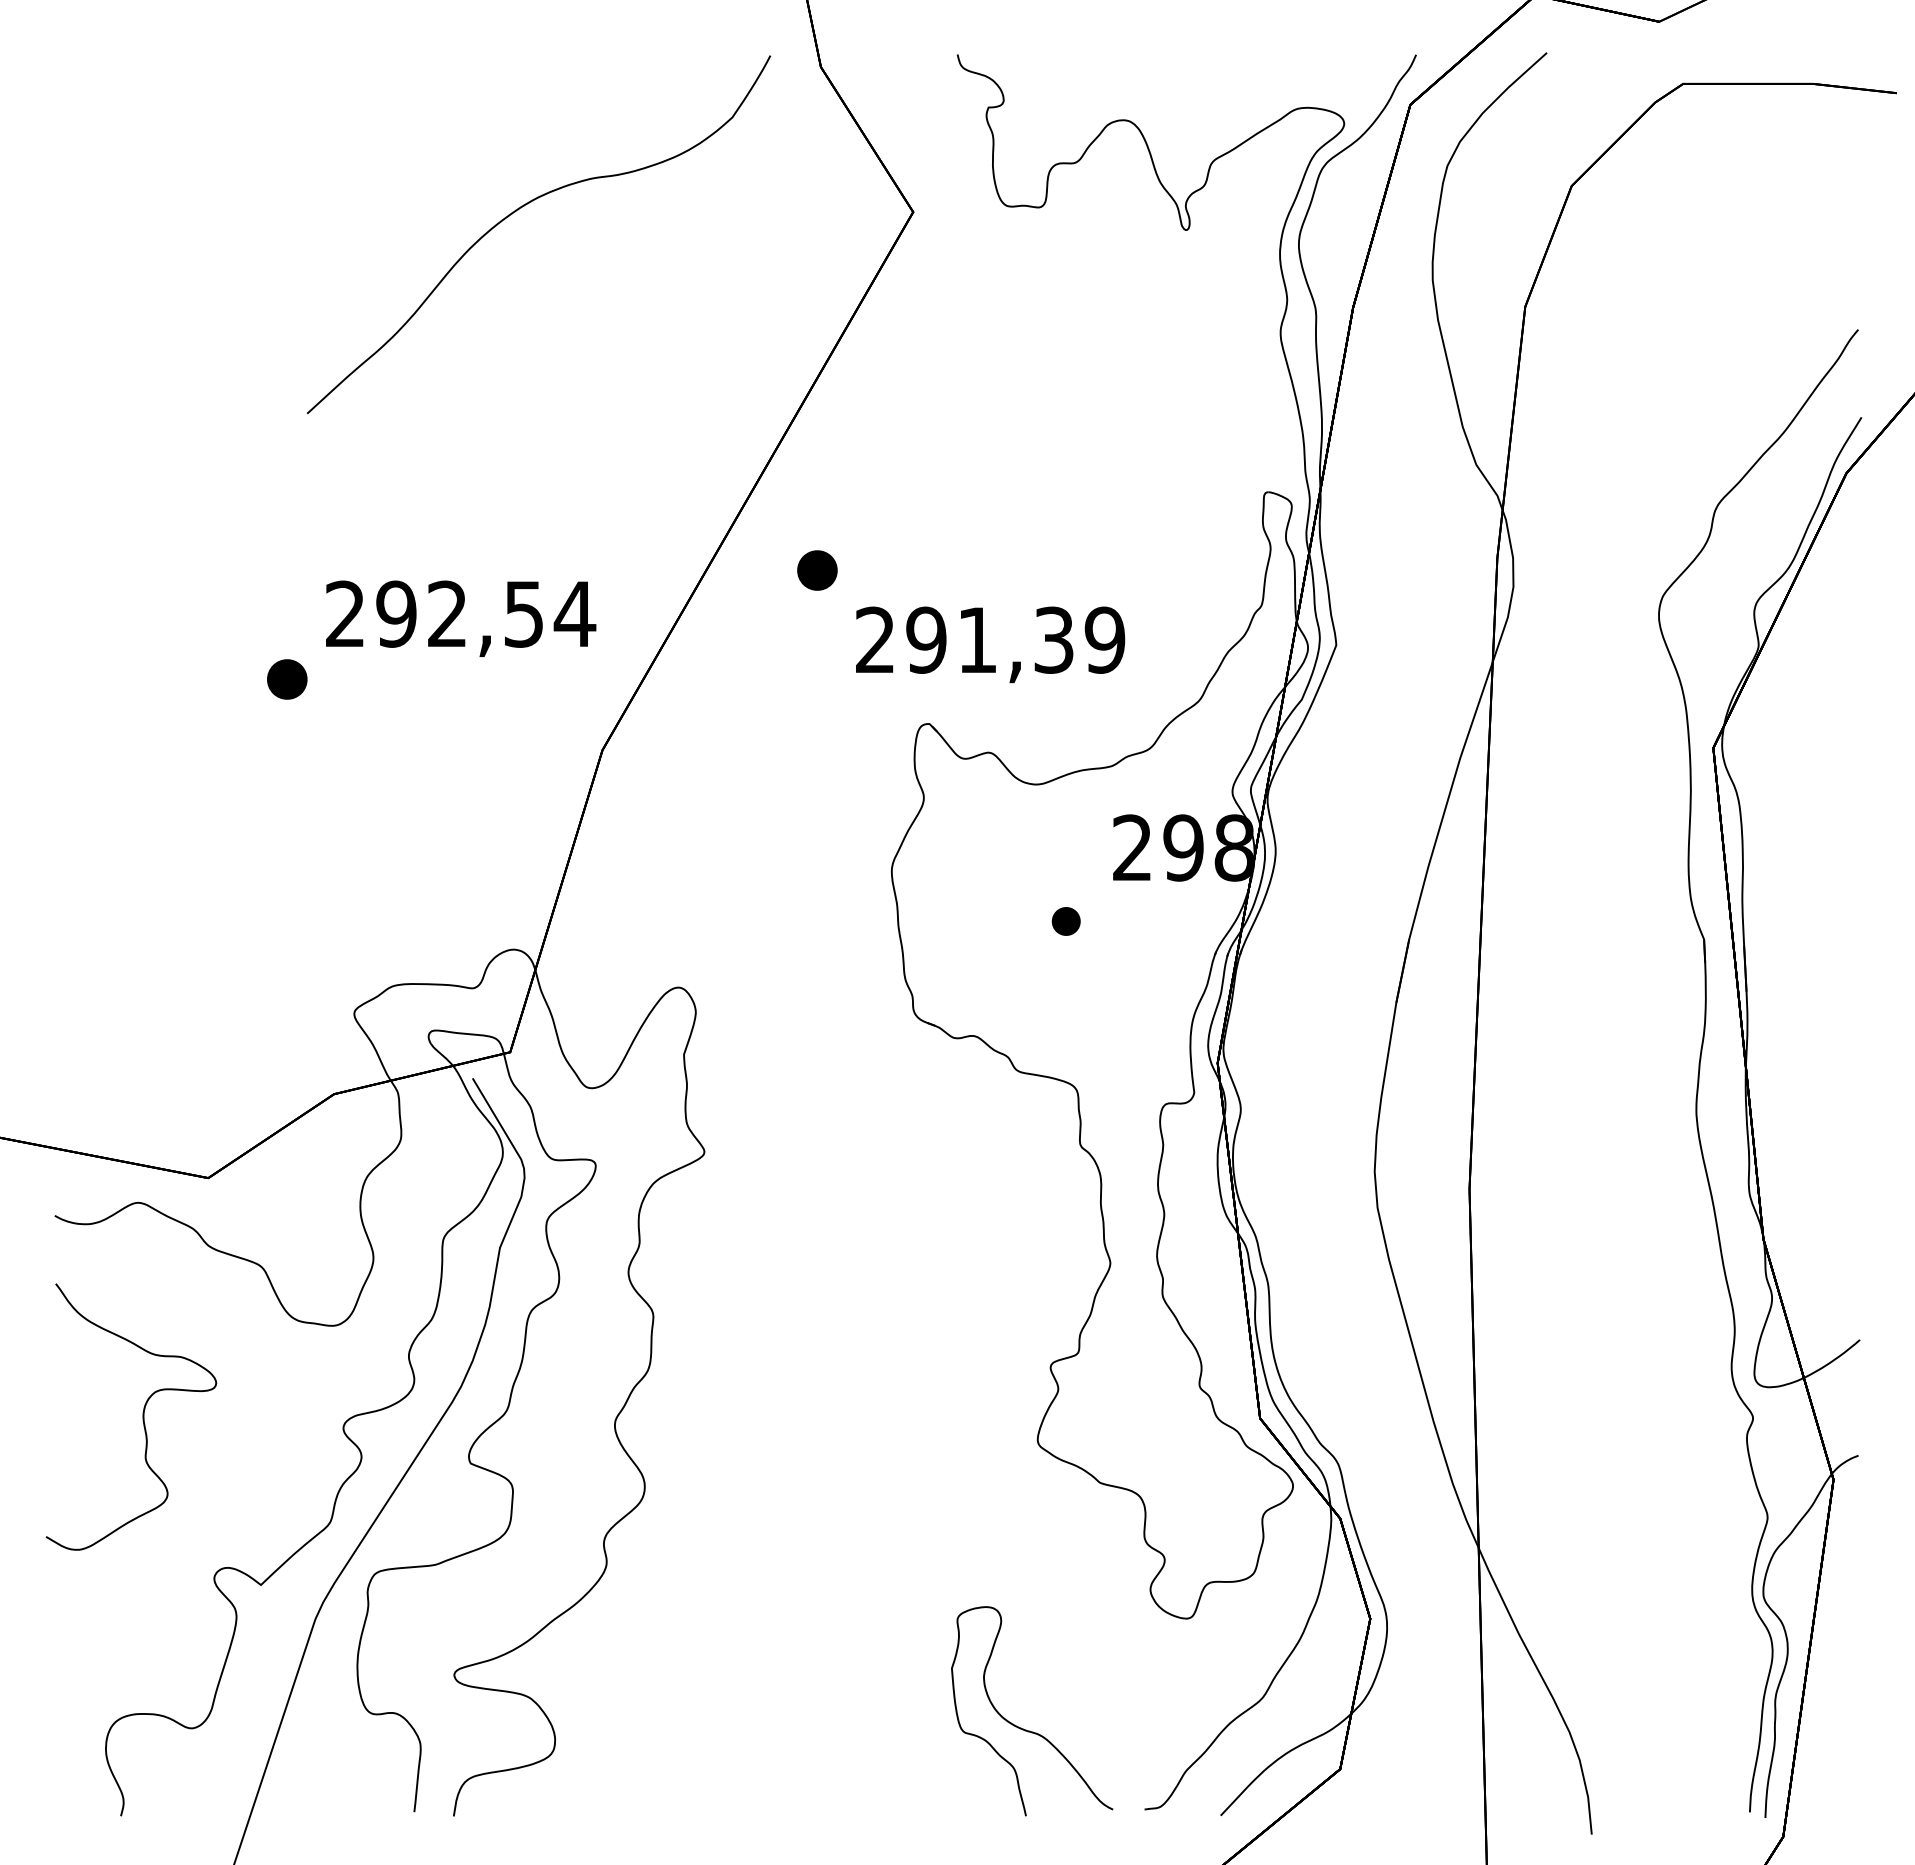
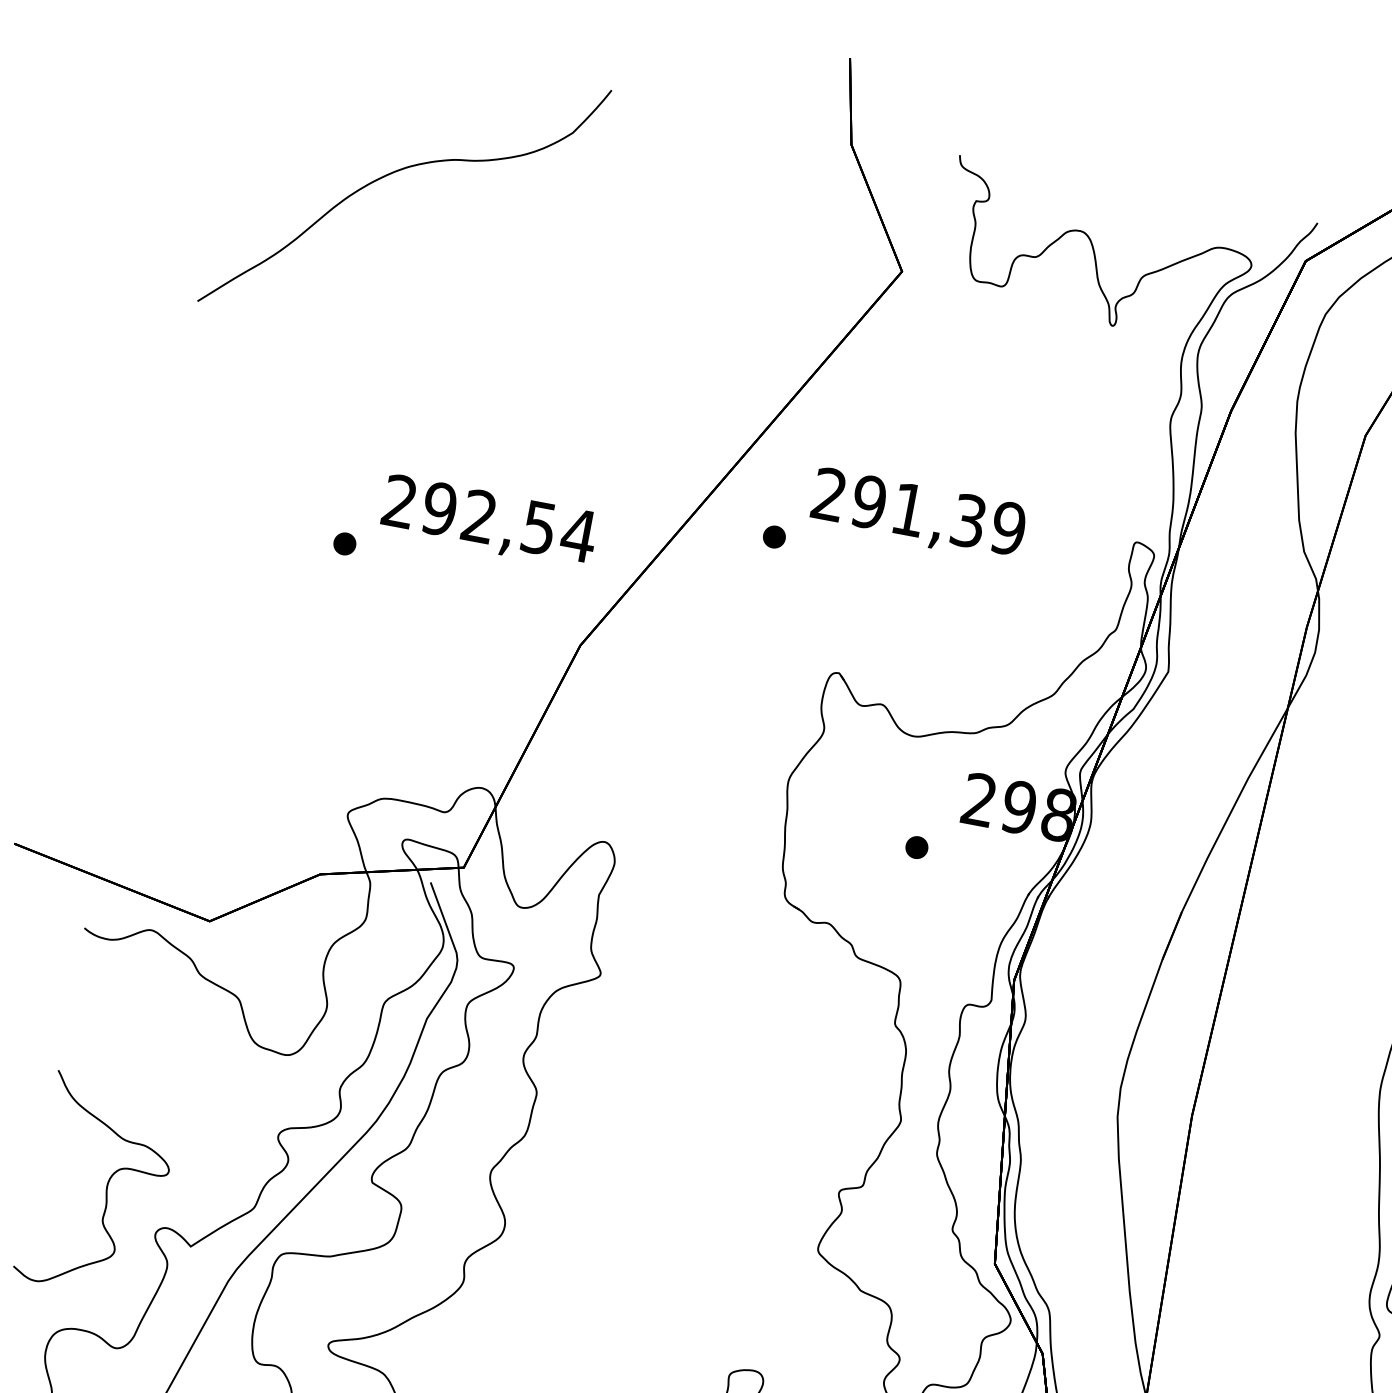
curve: (521, 208) -> (394, 172), moved
part: (816, 570) -> (773, 536), size x0.71
text: (990, 644) -> (918, 514), moved
part: (287, 679) -> (344, 543), size x0.71
curve: (142, 1416) -> (106, 1186), moved

